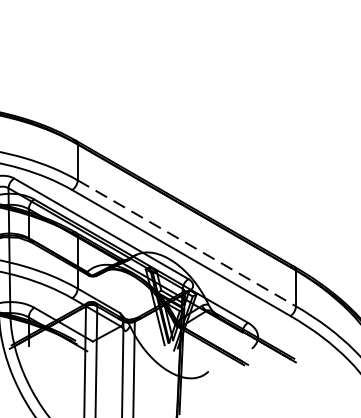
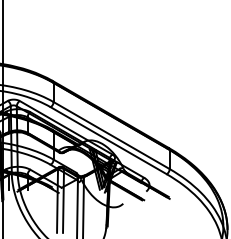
line: (188, 243) -> (112, 135), dashed -> solid

